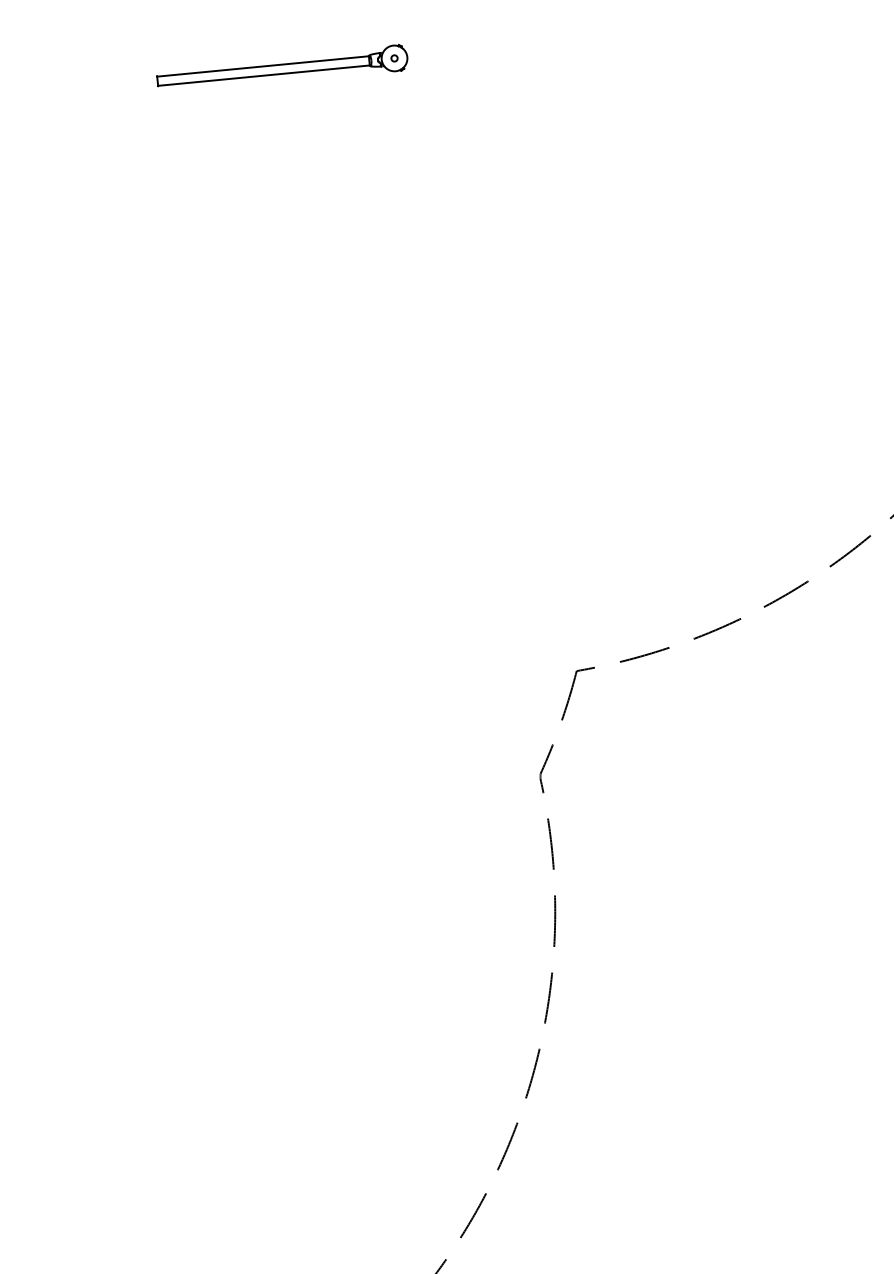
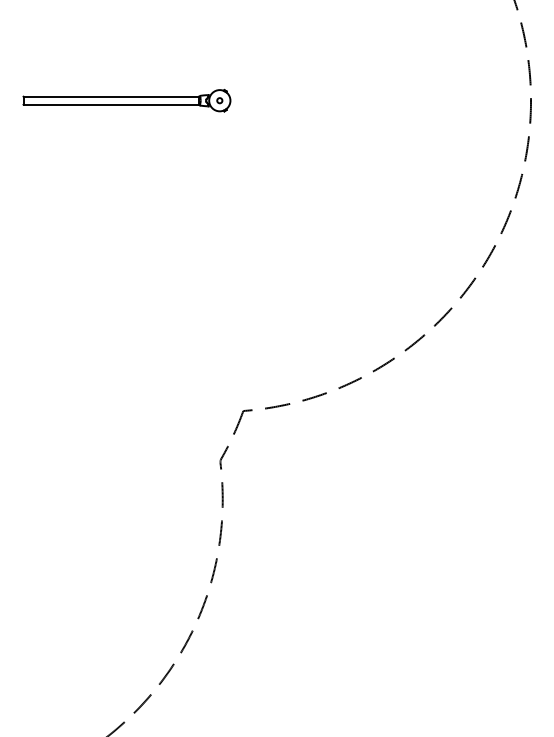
part: (281, 69) -> (126, 100), size x1.67

